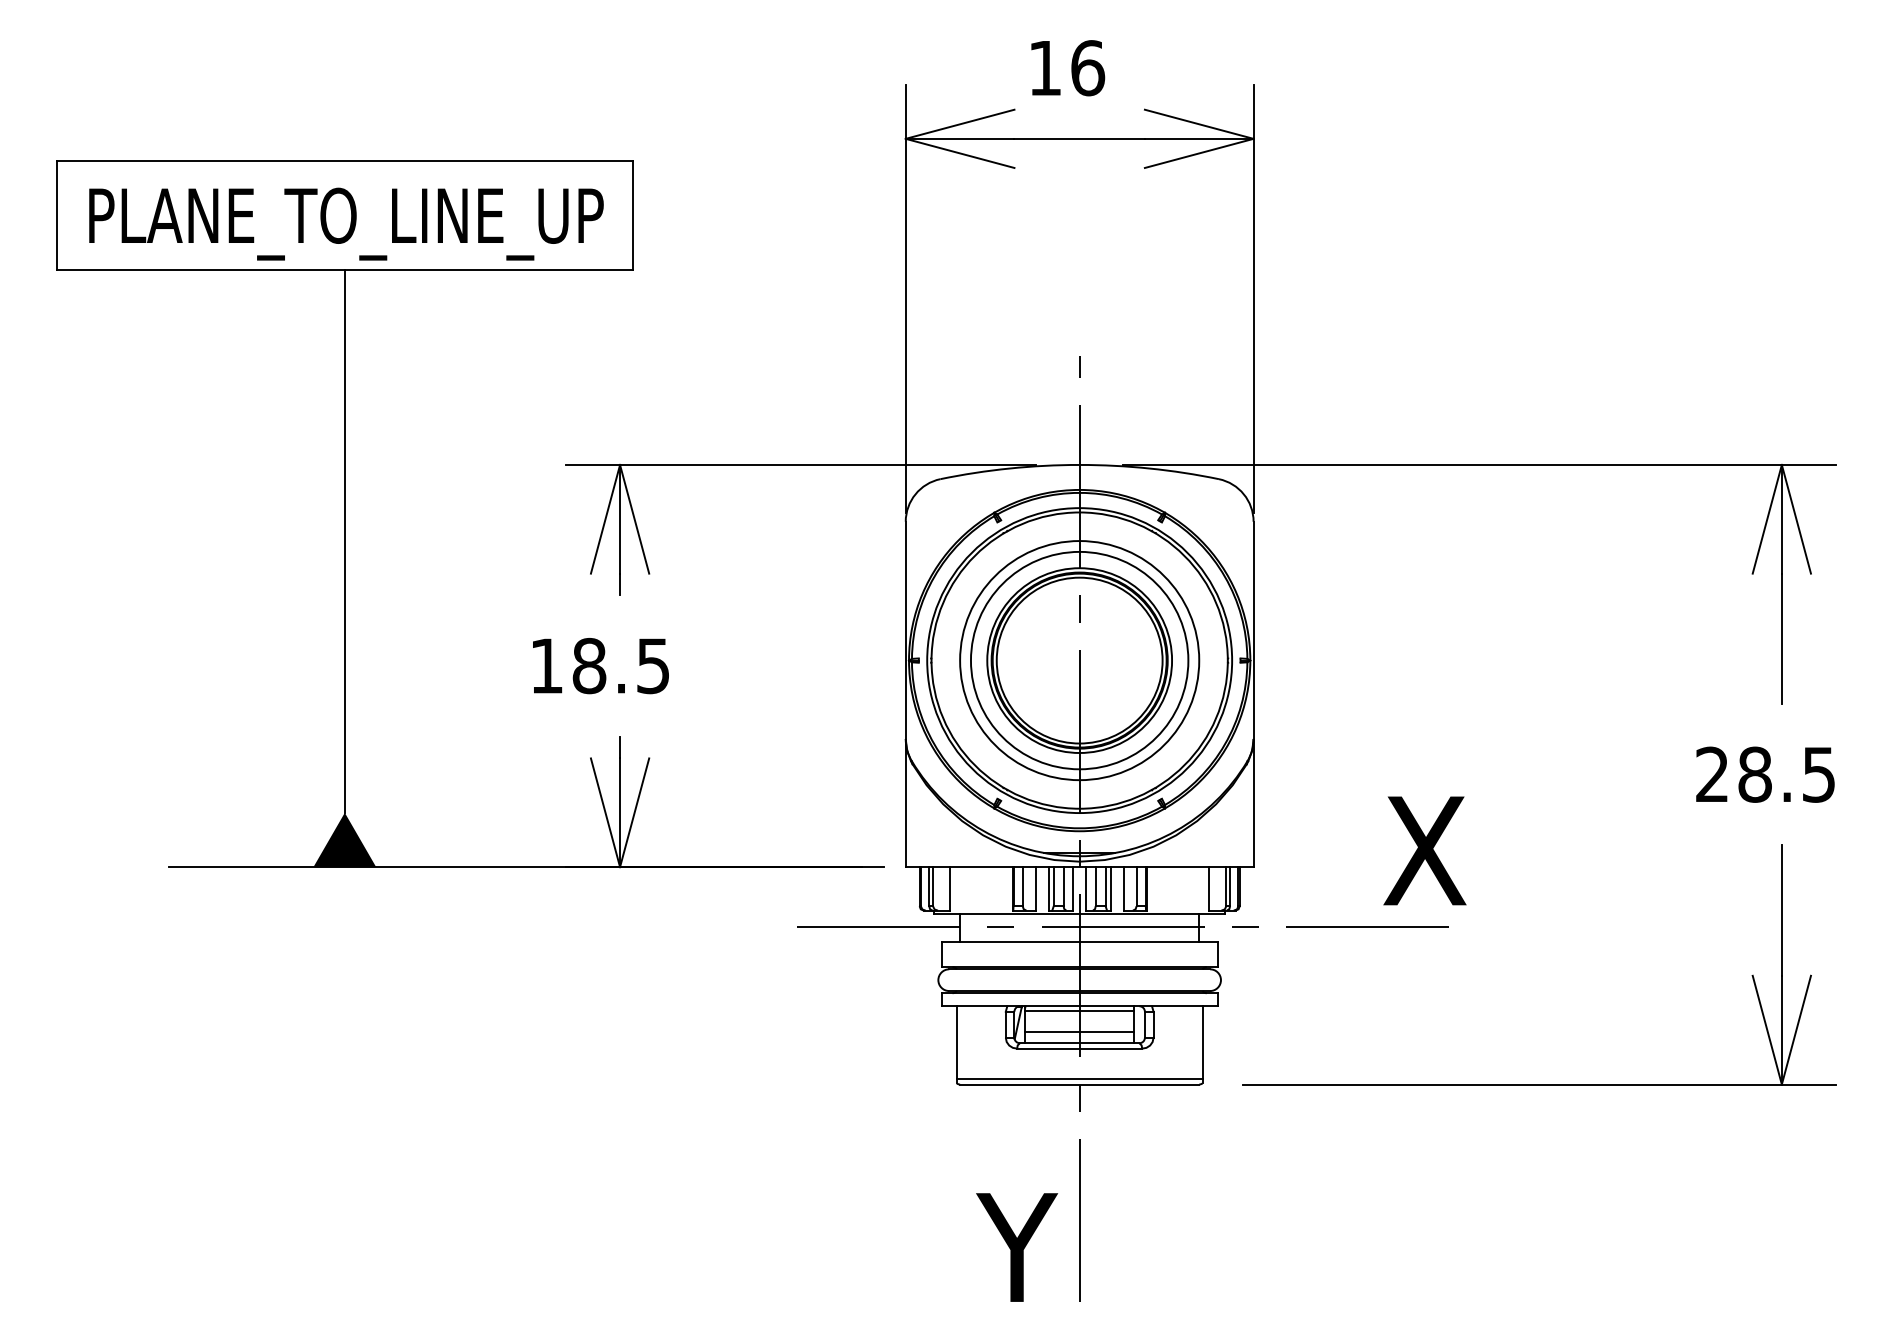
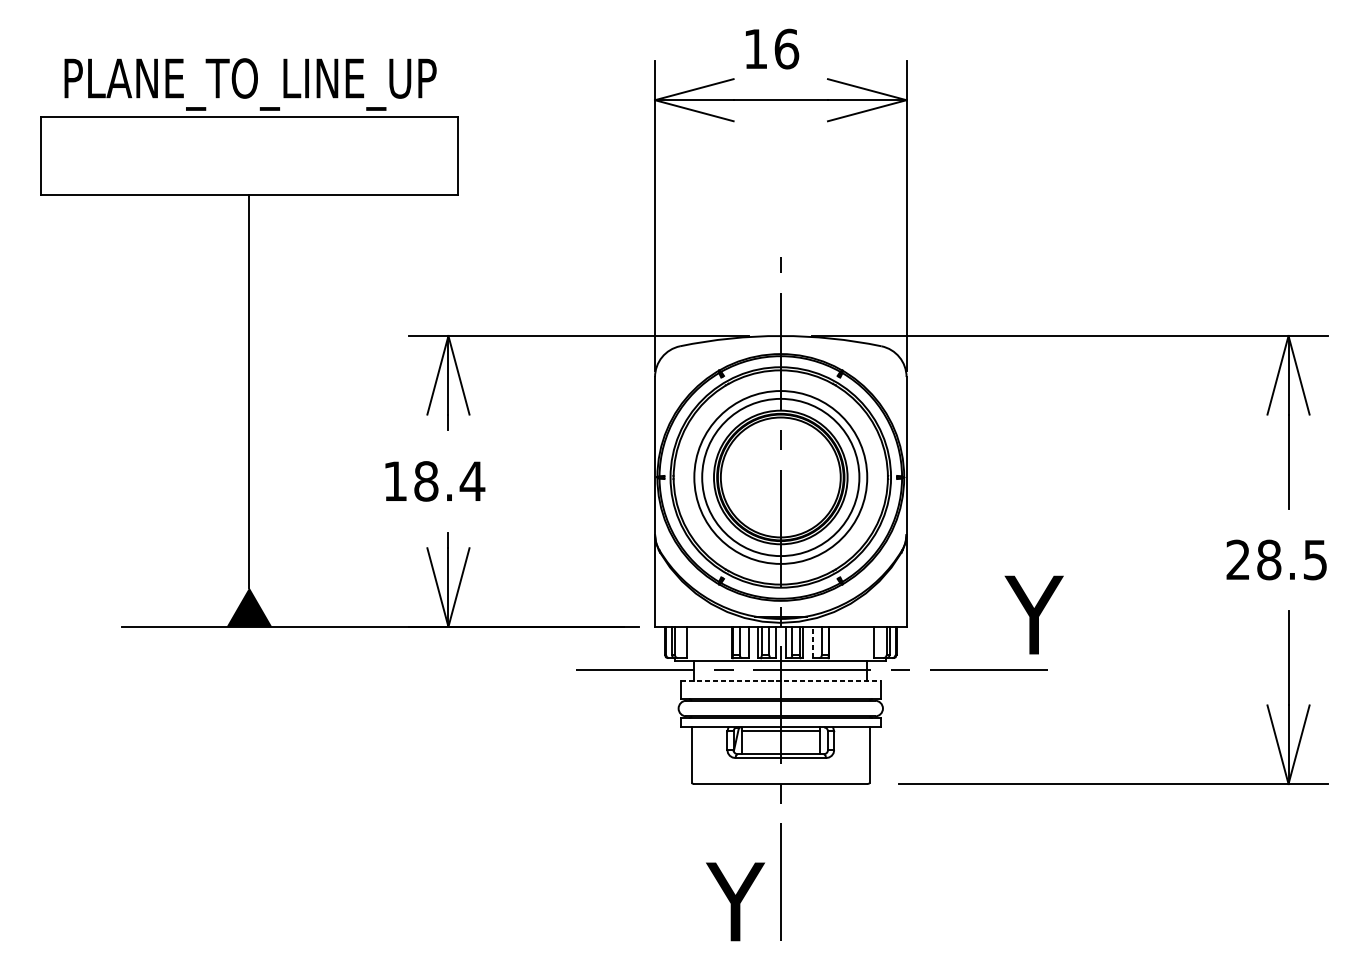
text: (346, 223) -> (250, 84), moved
text: (653, 666) -> (472, 481), 18.5 -> 18.4
text: (1427, 850) -> (1032, 614), X -> Y
line: (1123, 888) -> (812, 642), solid -> dashed
line: (1080, 942) -> (781, 681), solid -> dashed
line: (1079, 1032) -> (780, 746), removed
line: (1079, 1079) -> (780, 780), removed

